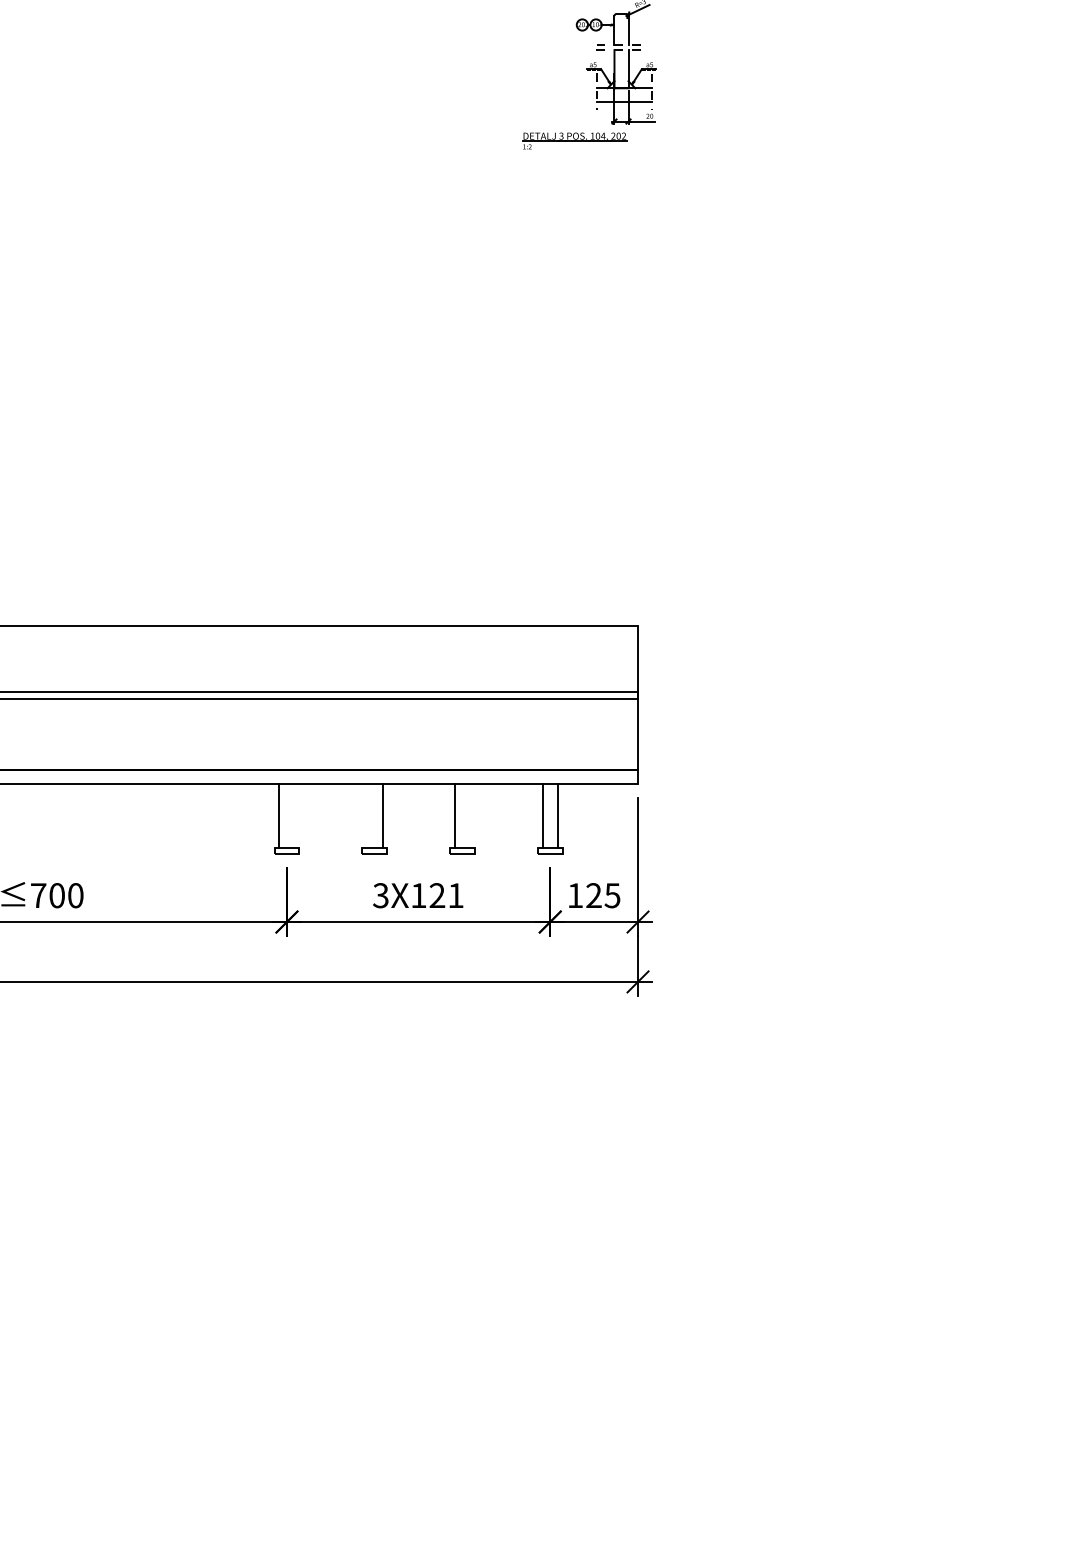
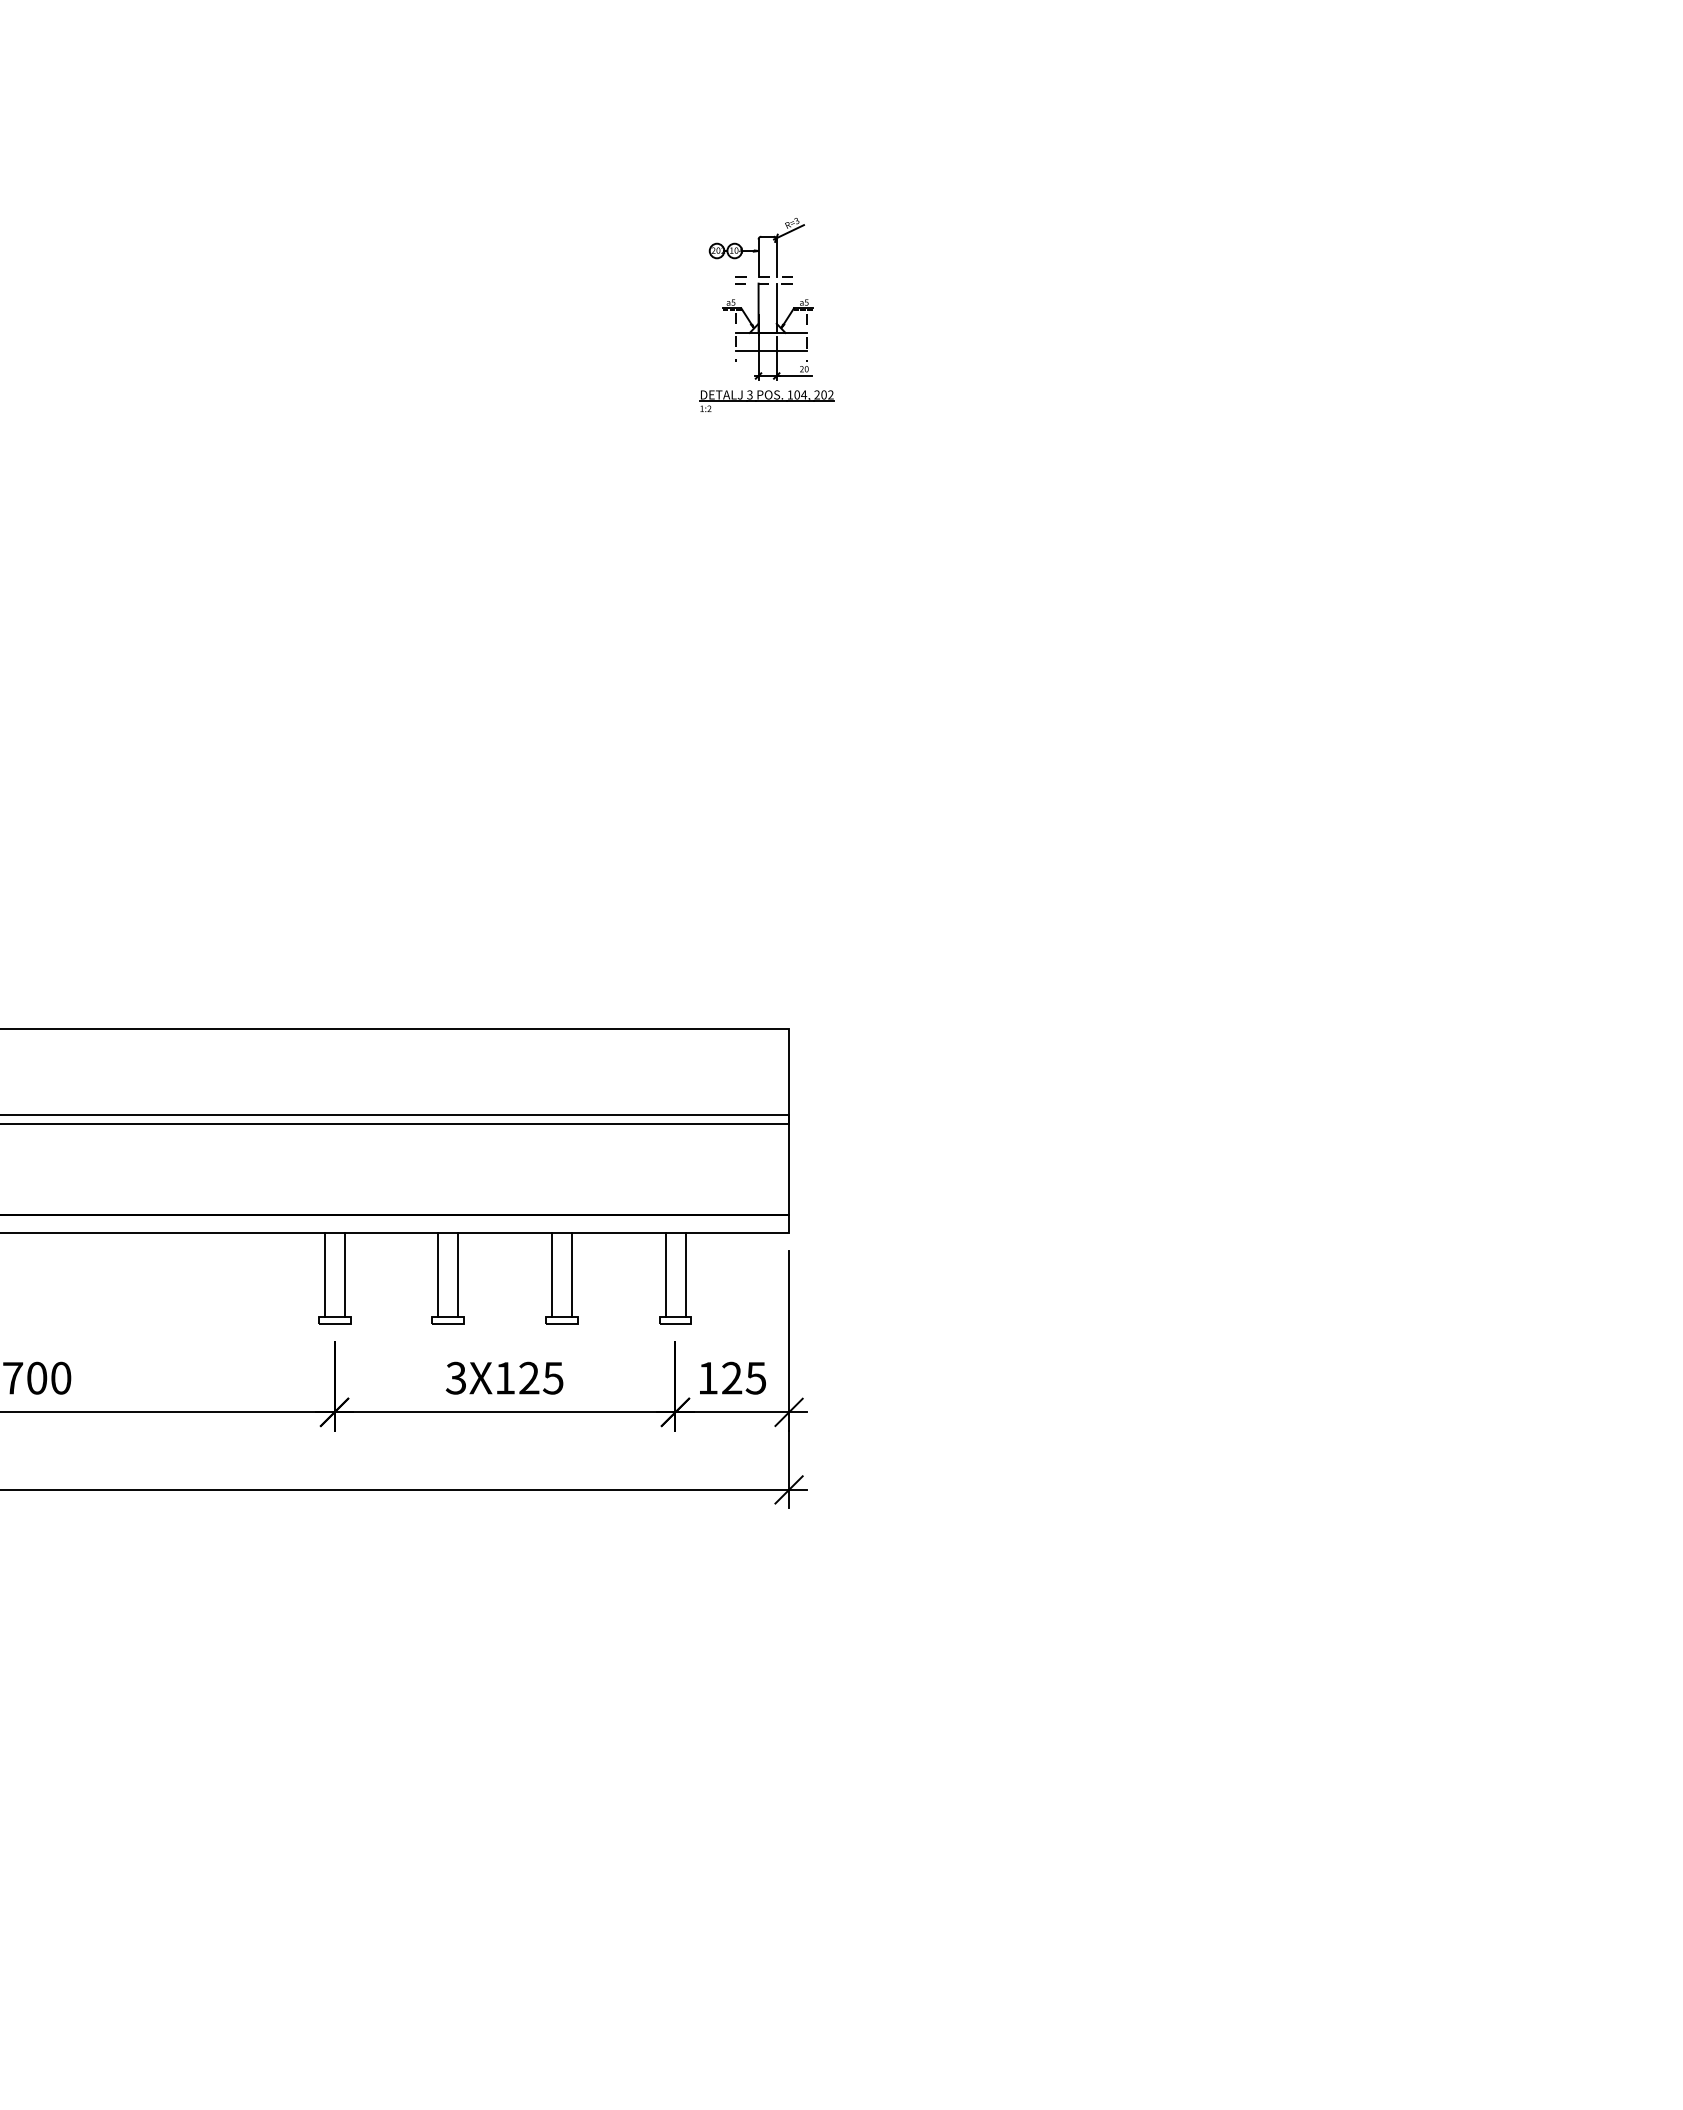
part: (574, 140) -> (766, 400), moved
line: (294, 815) -> (344, 1274), added
line: (367, 815) -> (438, 1274), added
line: (469, 815) -> (571, 1274), added
text: (456, 895) -> (553, 1378), 3X121 -> 3X125

